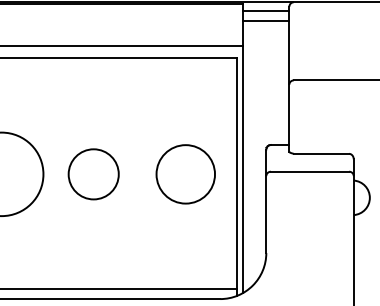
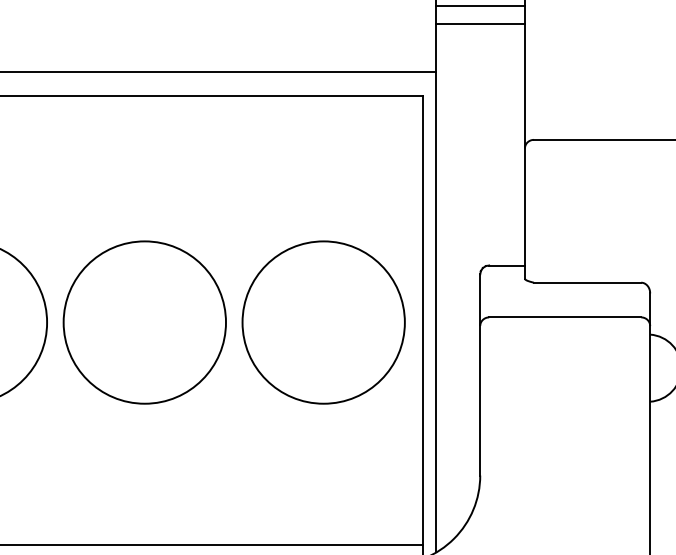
circle: (93, 174) -> (144, 322), size x1.67
circle: (185, 174) -> (323, 322), size x1.43

